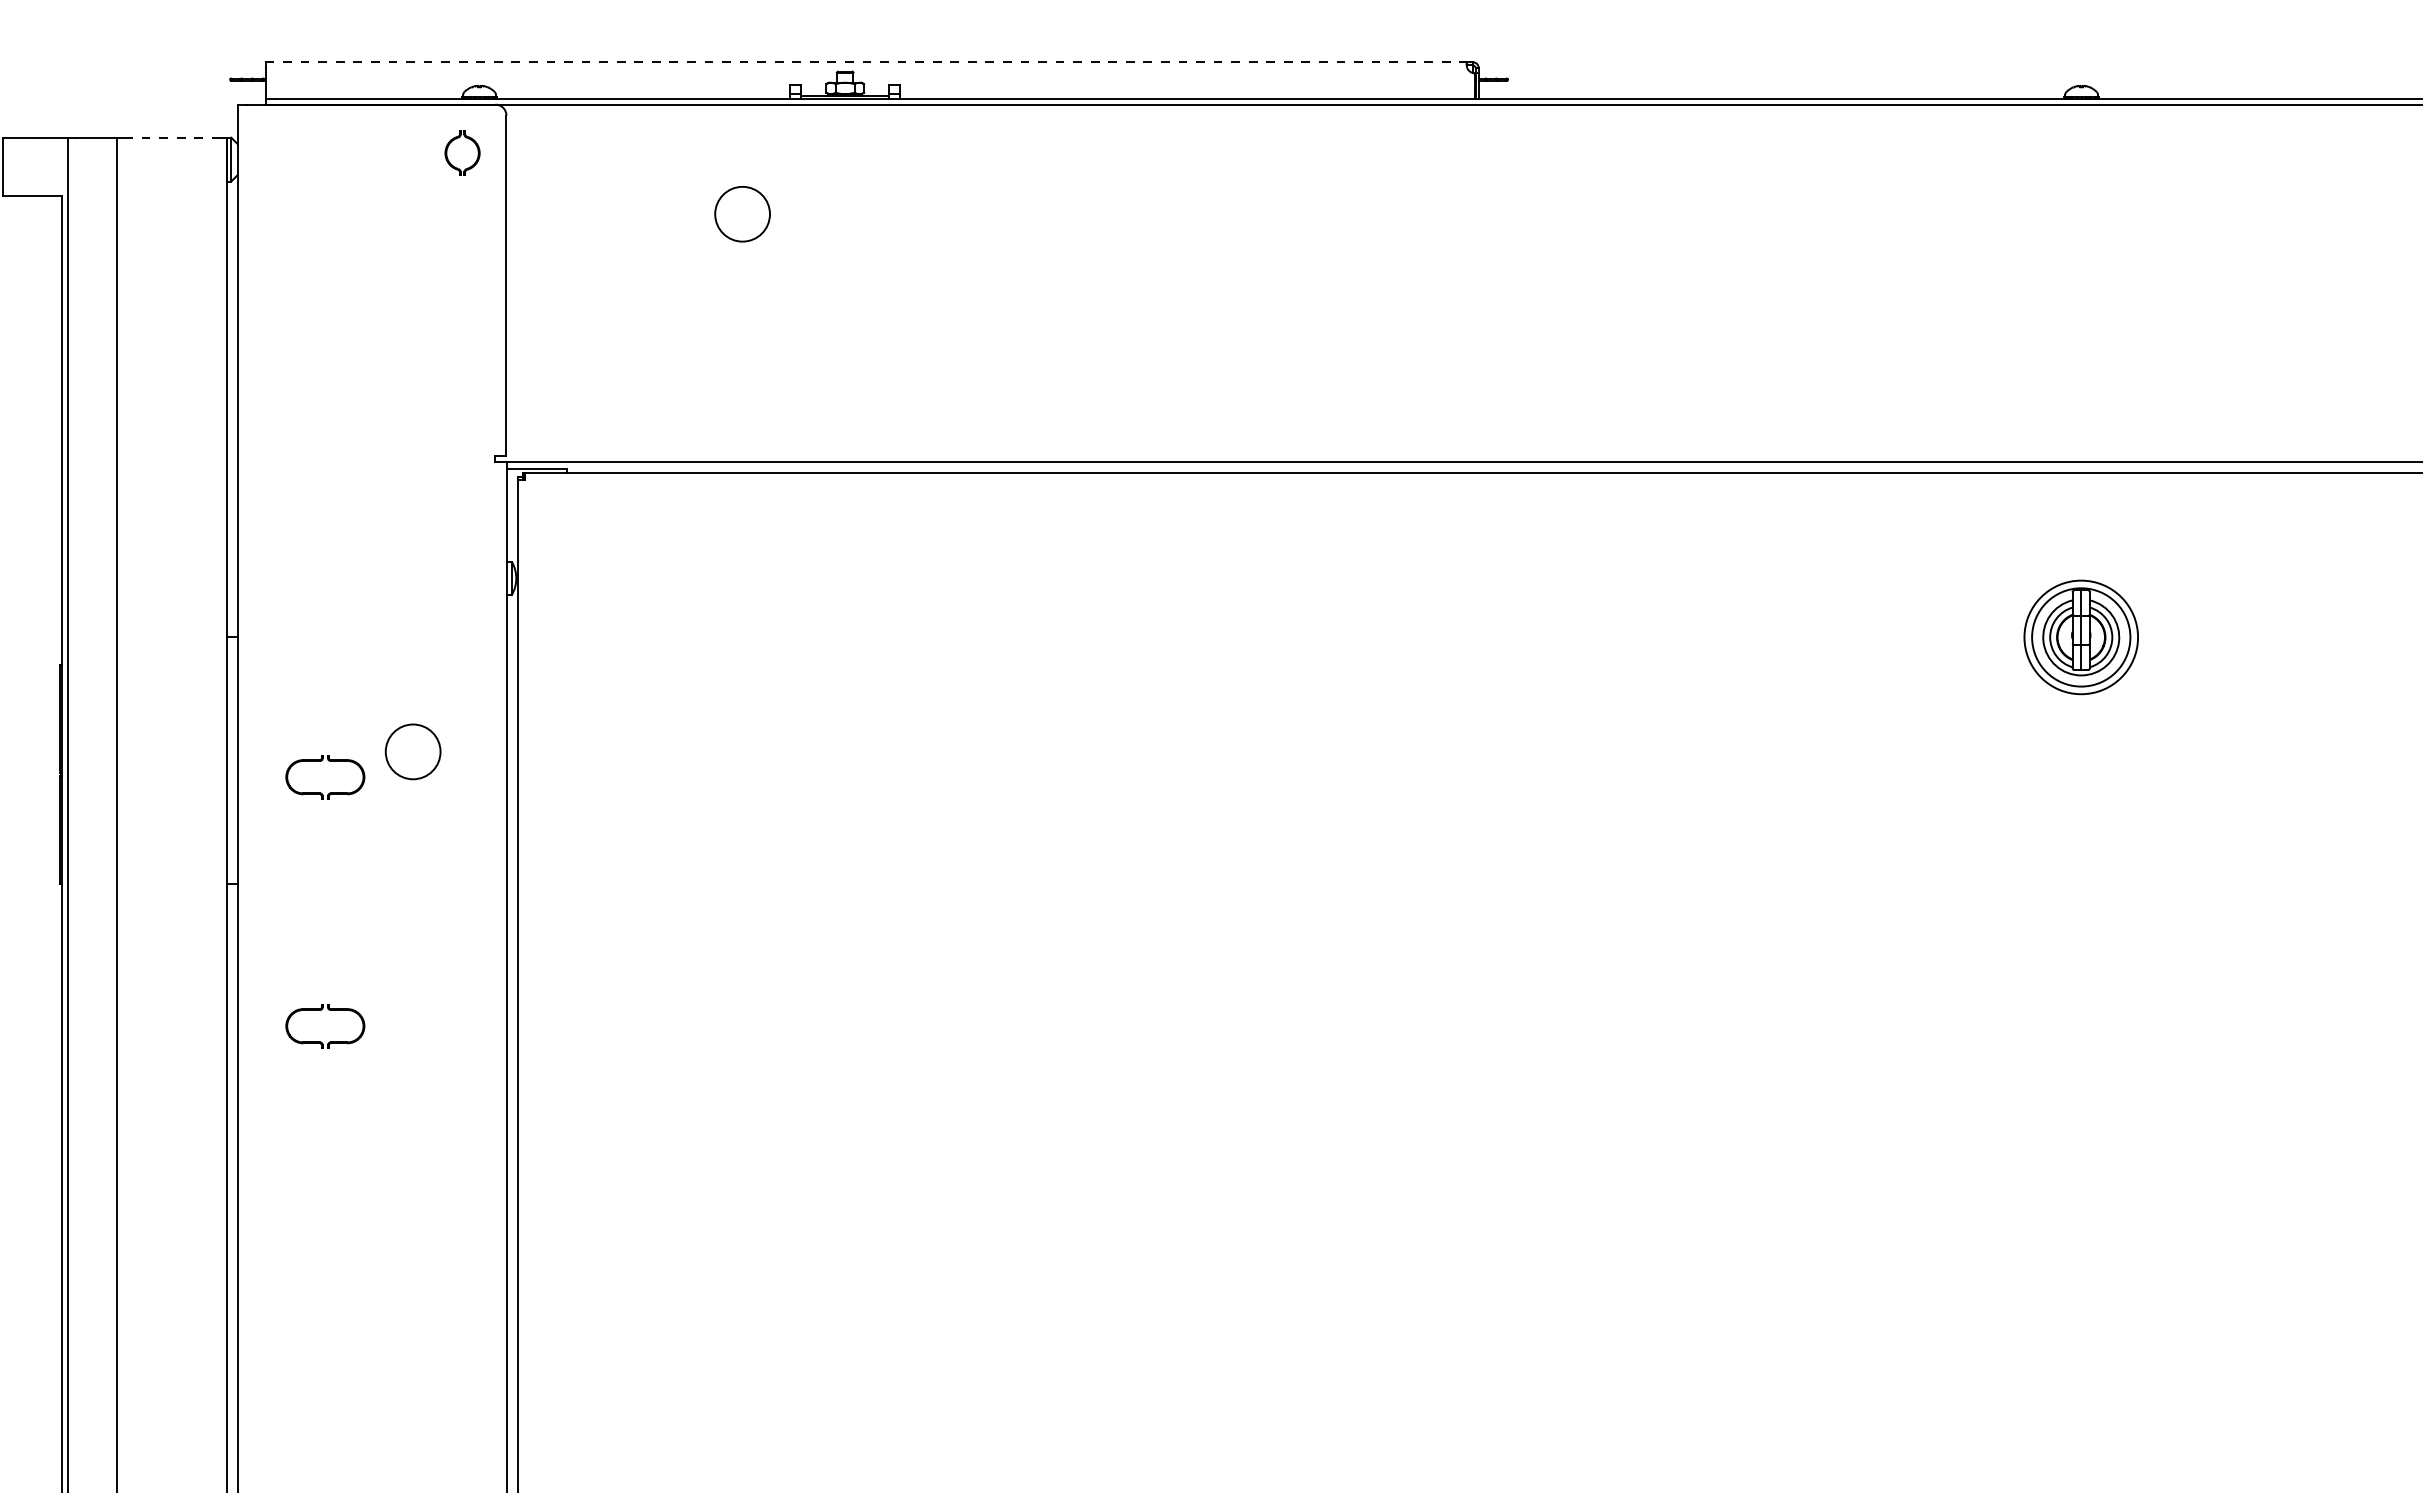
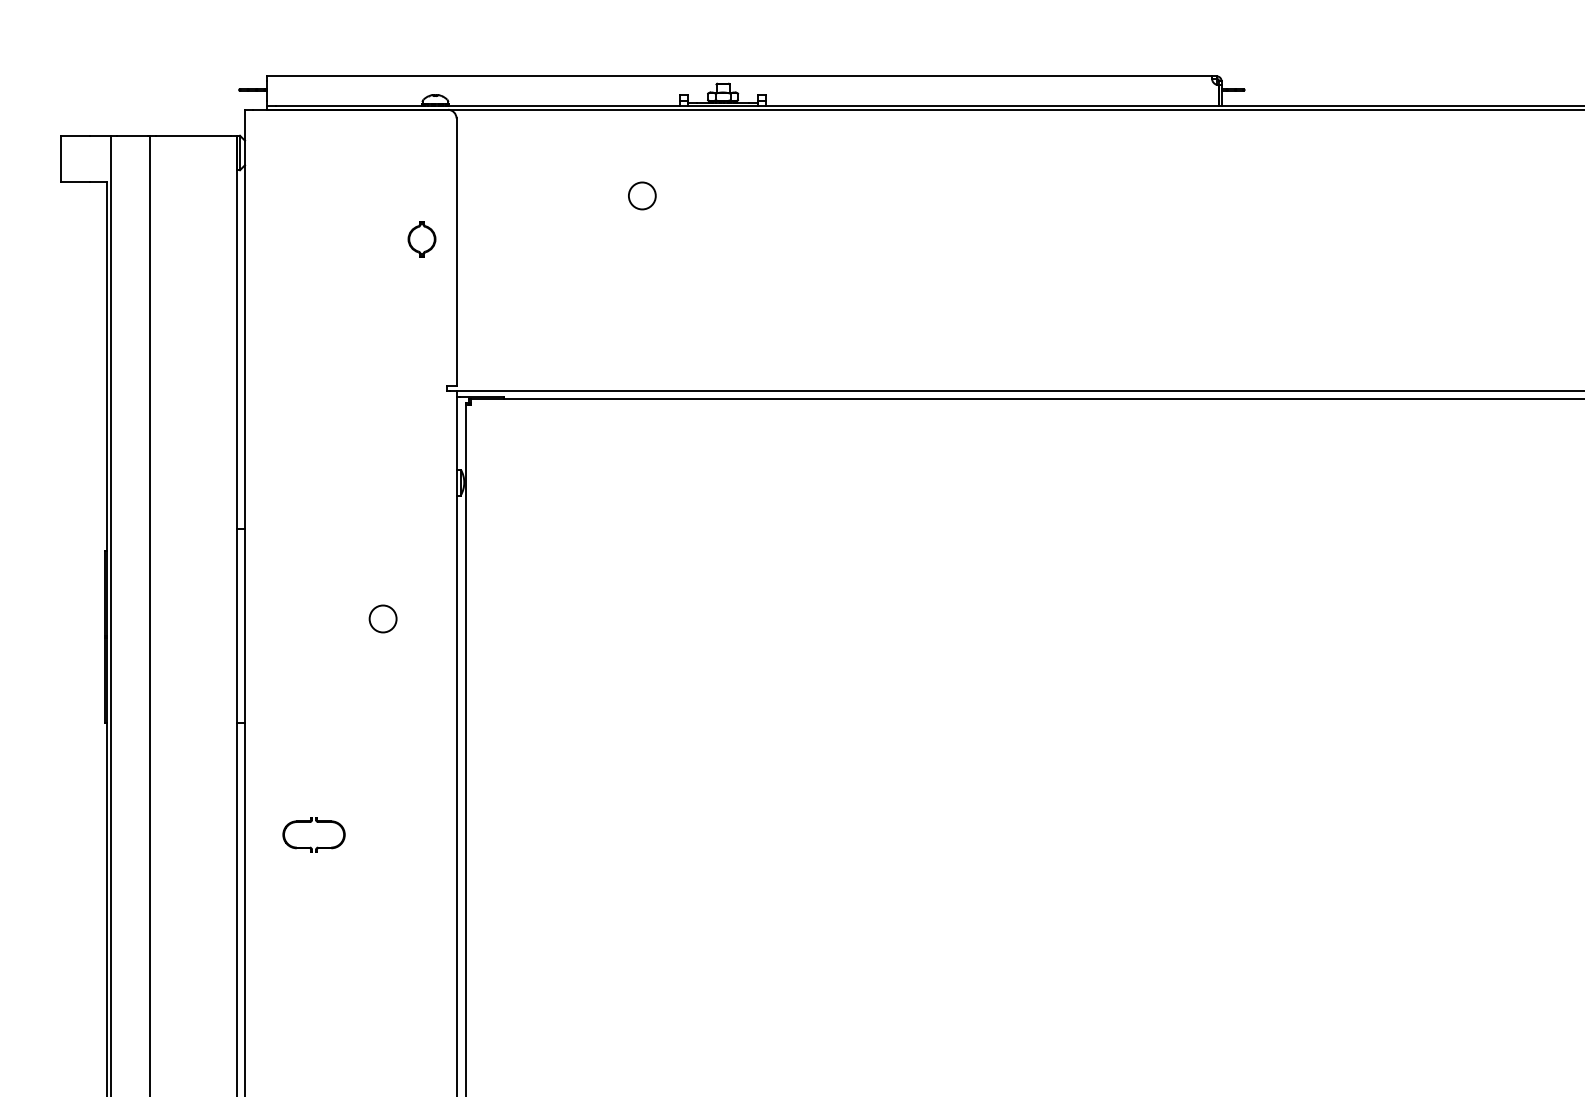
line: (866, 62) -> (739, 76), dashed -> solid
line: (172, 137) -> (193, 135), dashed -> solid
part: (459, 138) -> (419, 227), moved
circle: (742, 214) -> (642, 196), size x0.62
circle: (413, 751) -> (383, 618), size x0.62
part: (321, 792) -> (311, 650), removed

